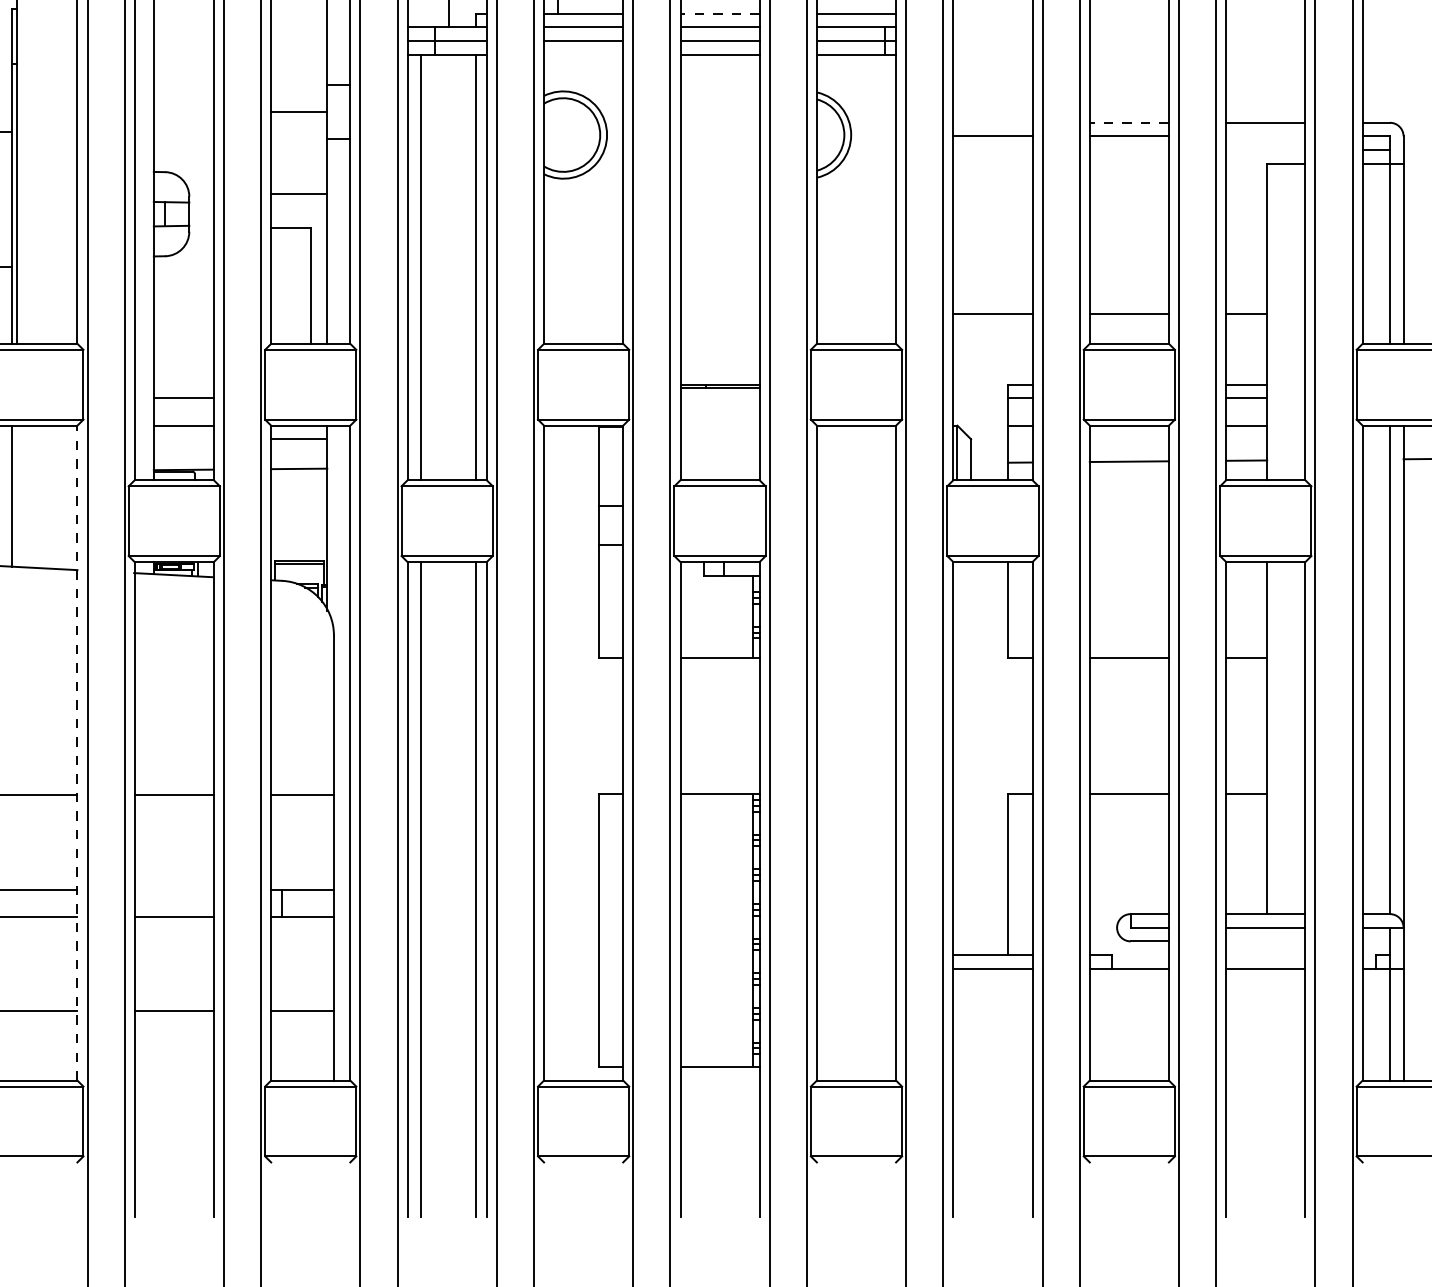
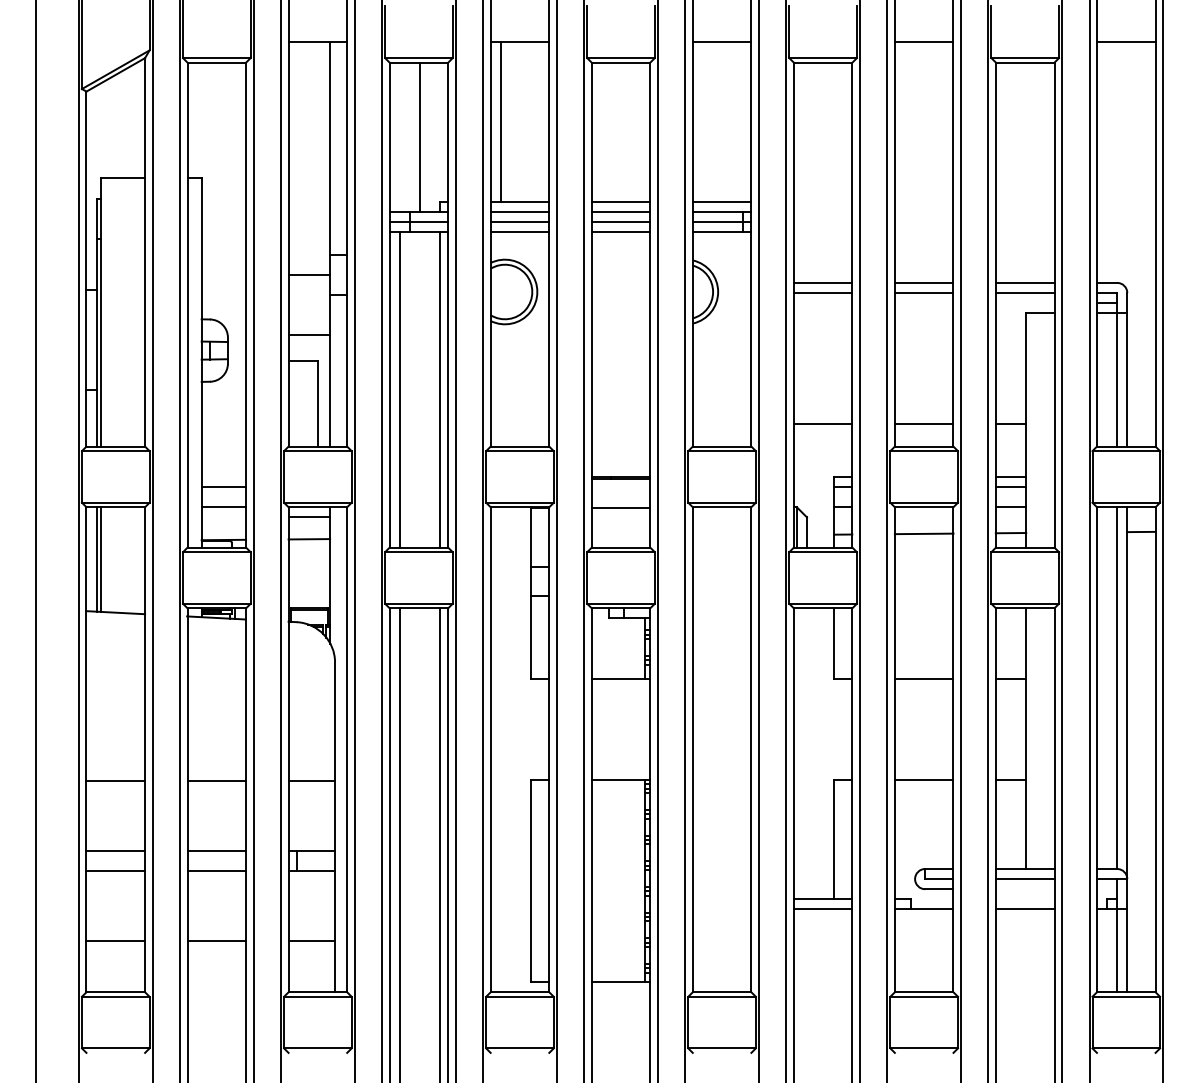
line: (719, 14) -> (620, 202), dashed -> solid
line: (582, 54) -> (519, 232), added
line: (992, 122) -> (822, 282), added
line: (1128, 122) -> (923, 282), dashed -> solid
line: (1264, 137) -> (1024, 293), added
line: (719, 427) -> (620, 508), added
line: (17, 496) -> (100, 559), added
line: (77, 752) -> (145, 749), dashed -> solid
line: (173, 889) -> (216, 850), added

